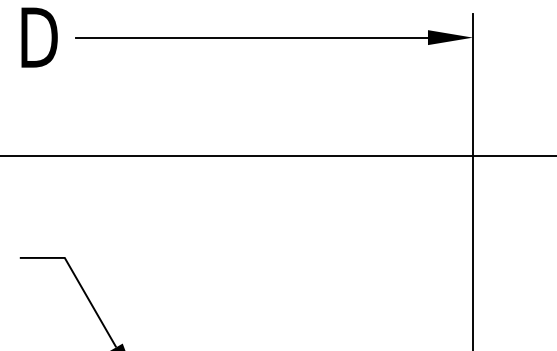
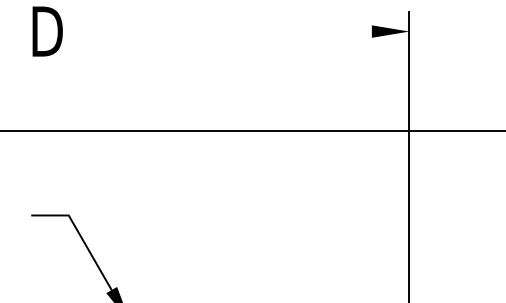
line: (251, 37) -> (224, 31), removed

